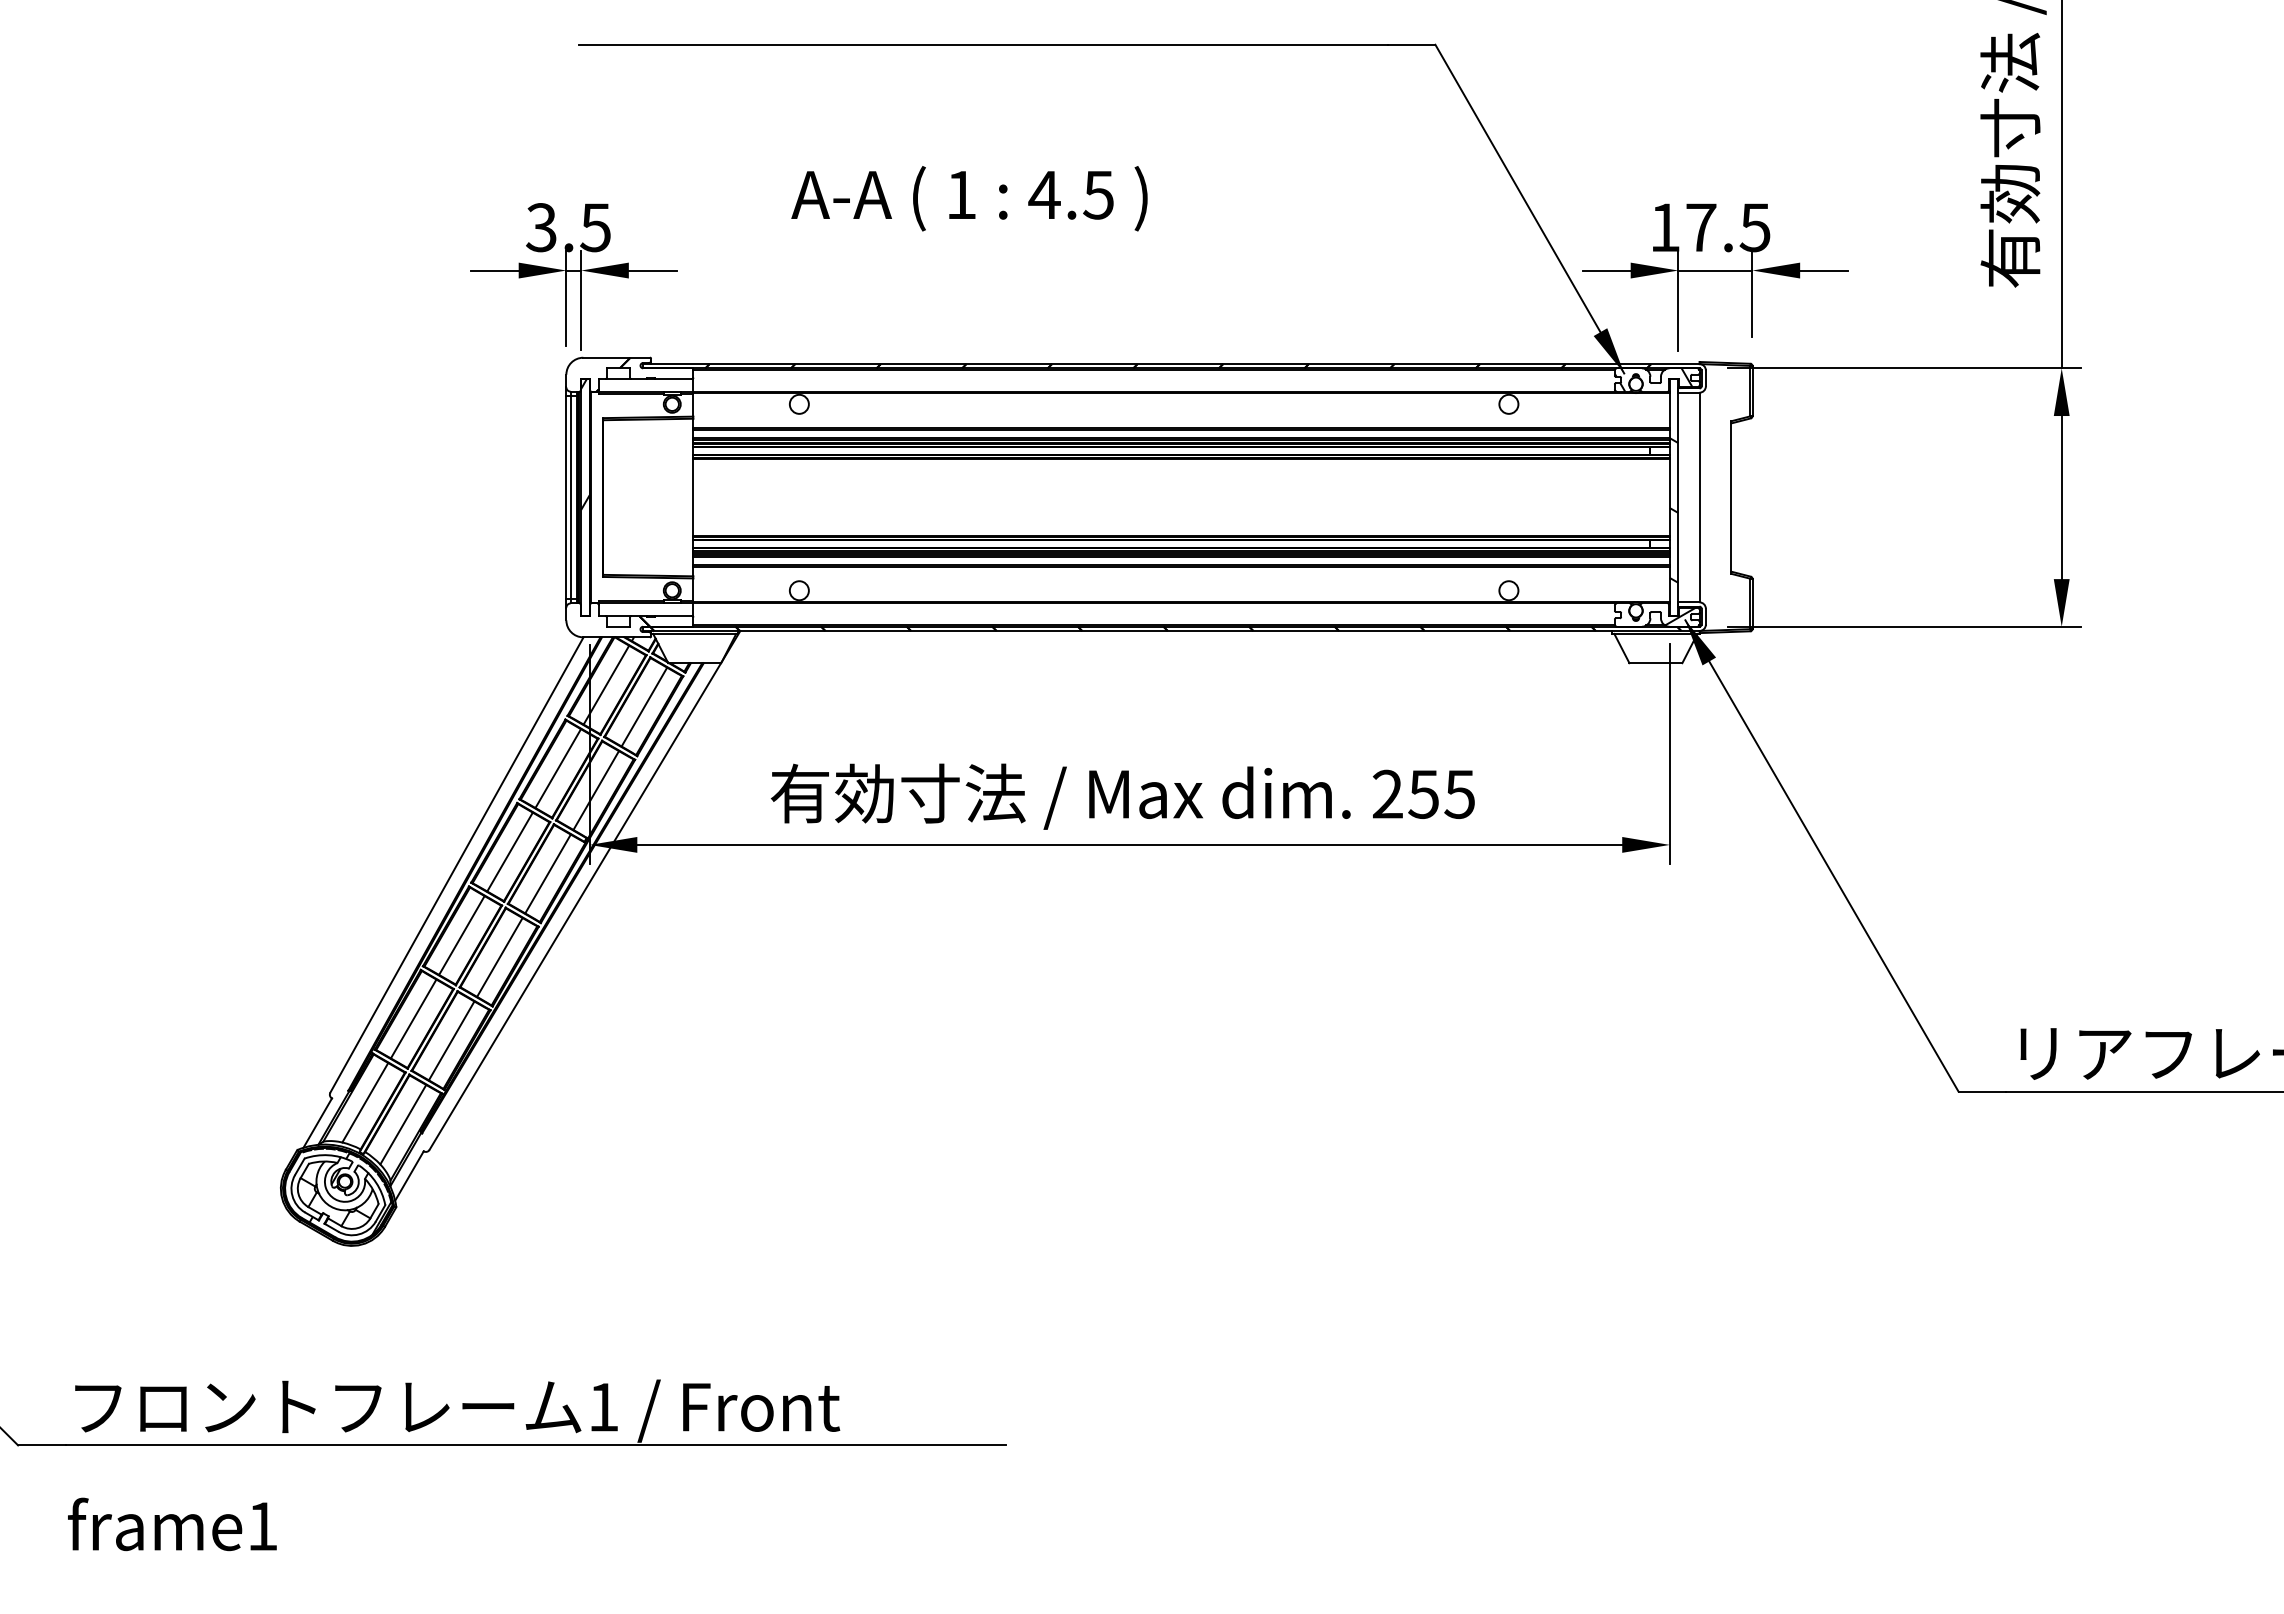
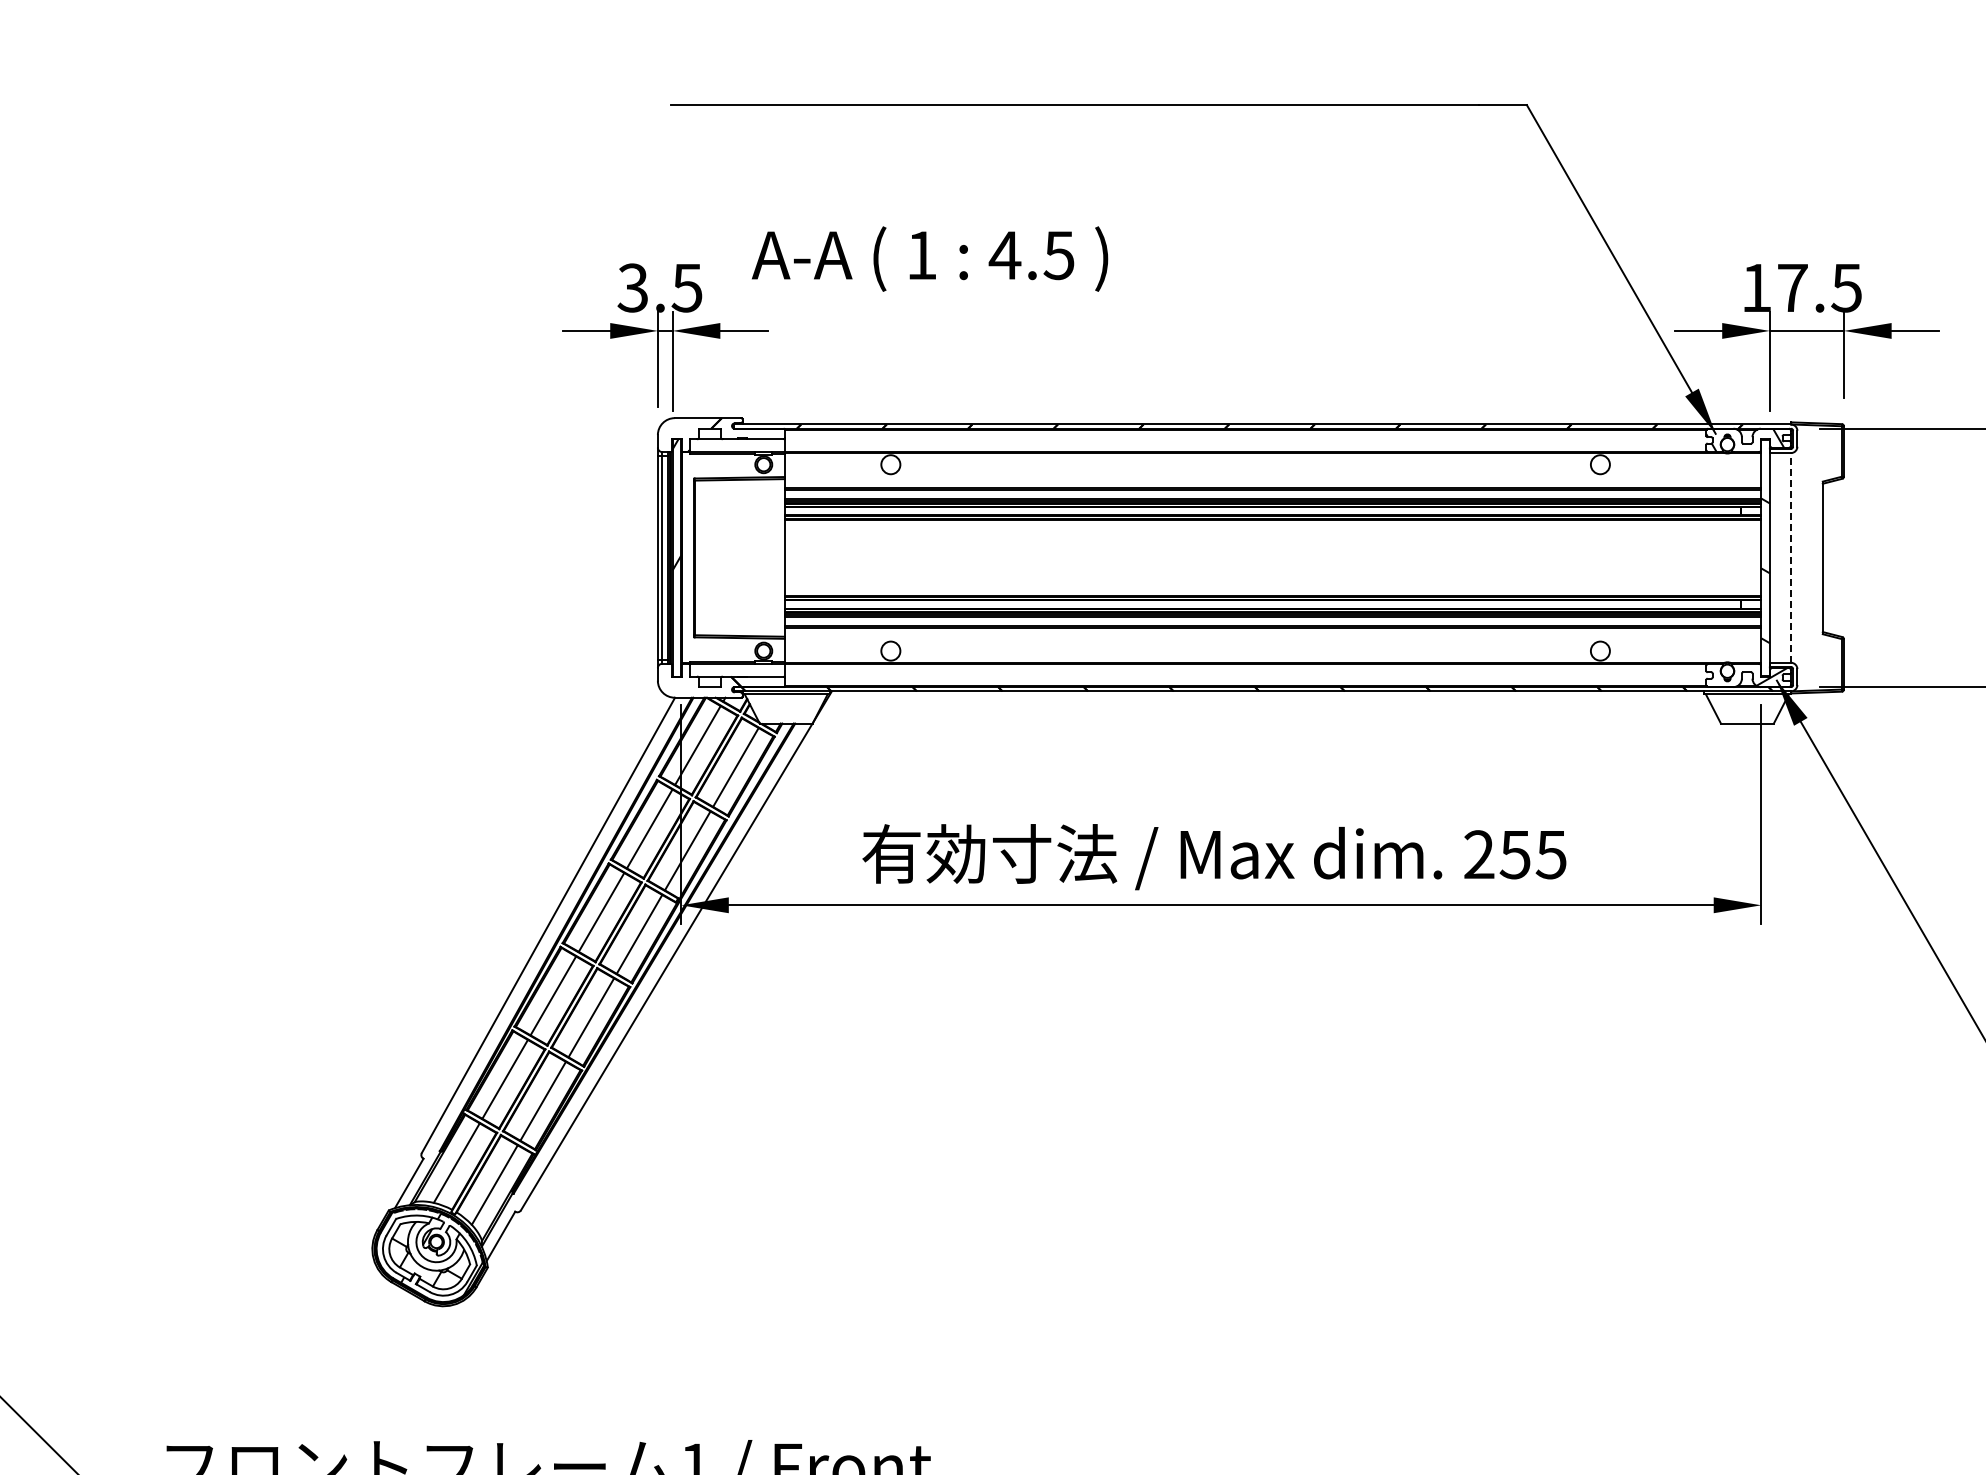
text: (969, 198) -> (930, 258), moved
line: (1699, 497) -> (1791, 557), solid -> dashed

